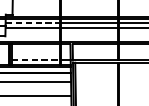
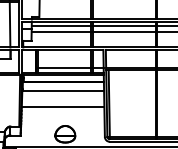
line: (32, 23) -> (61, 26), dashed -> solid
line: (36, 60) -> (65, 67), dashed -> solid

